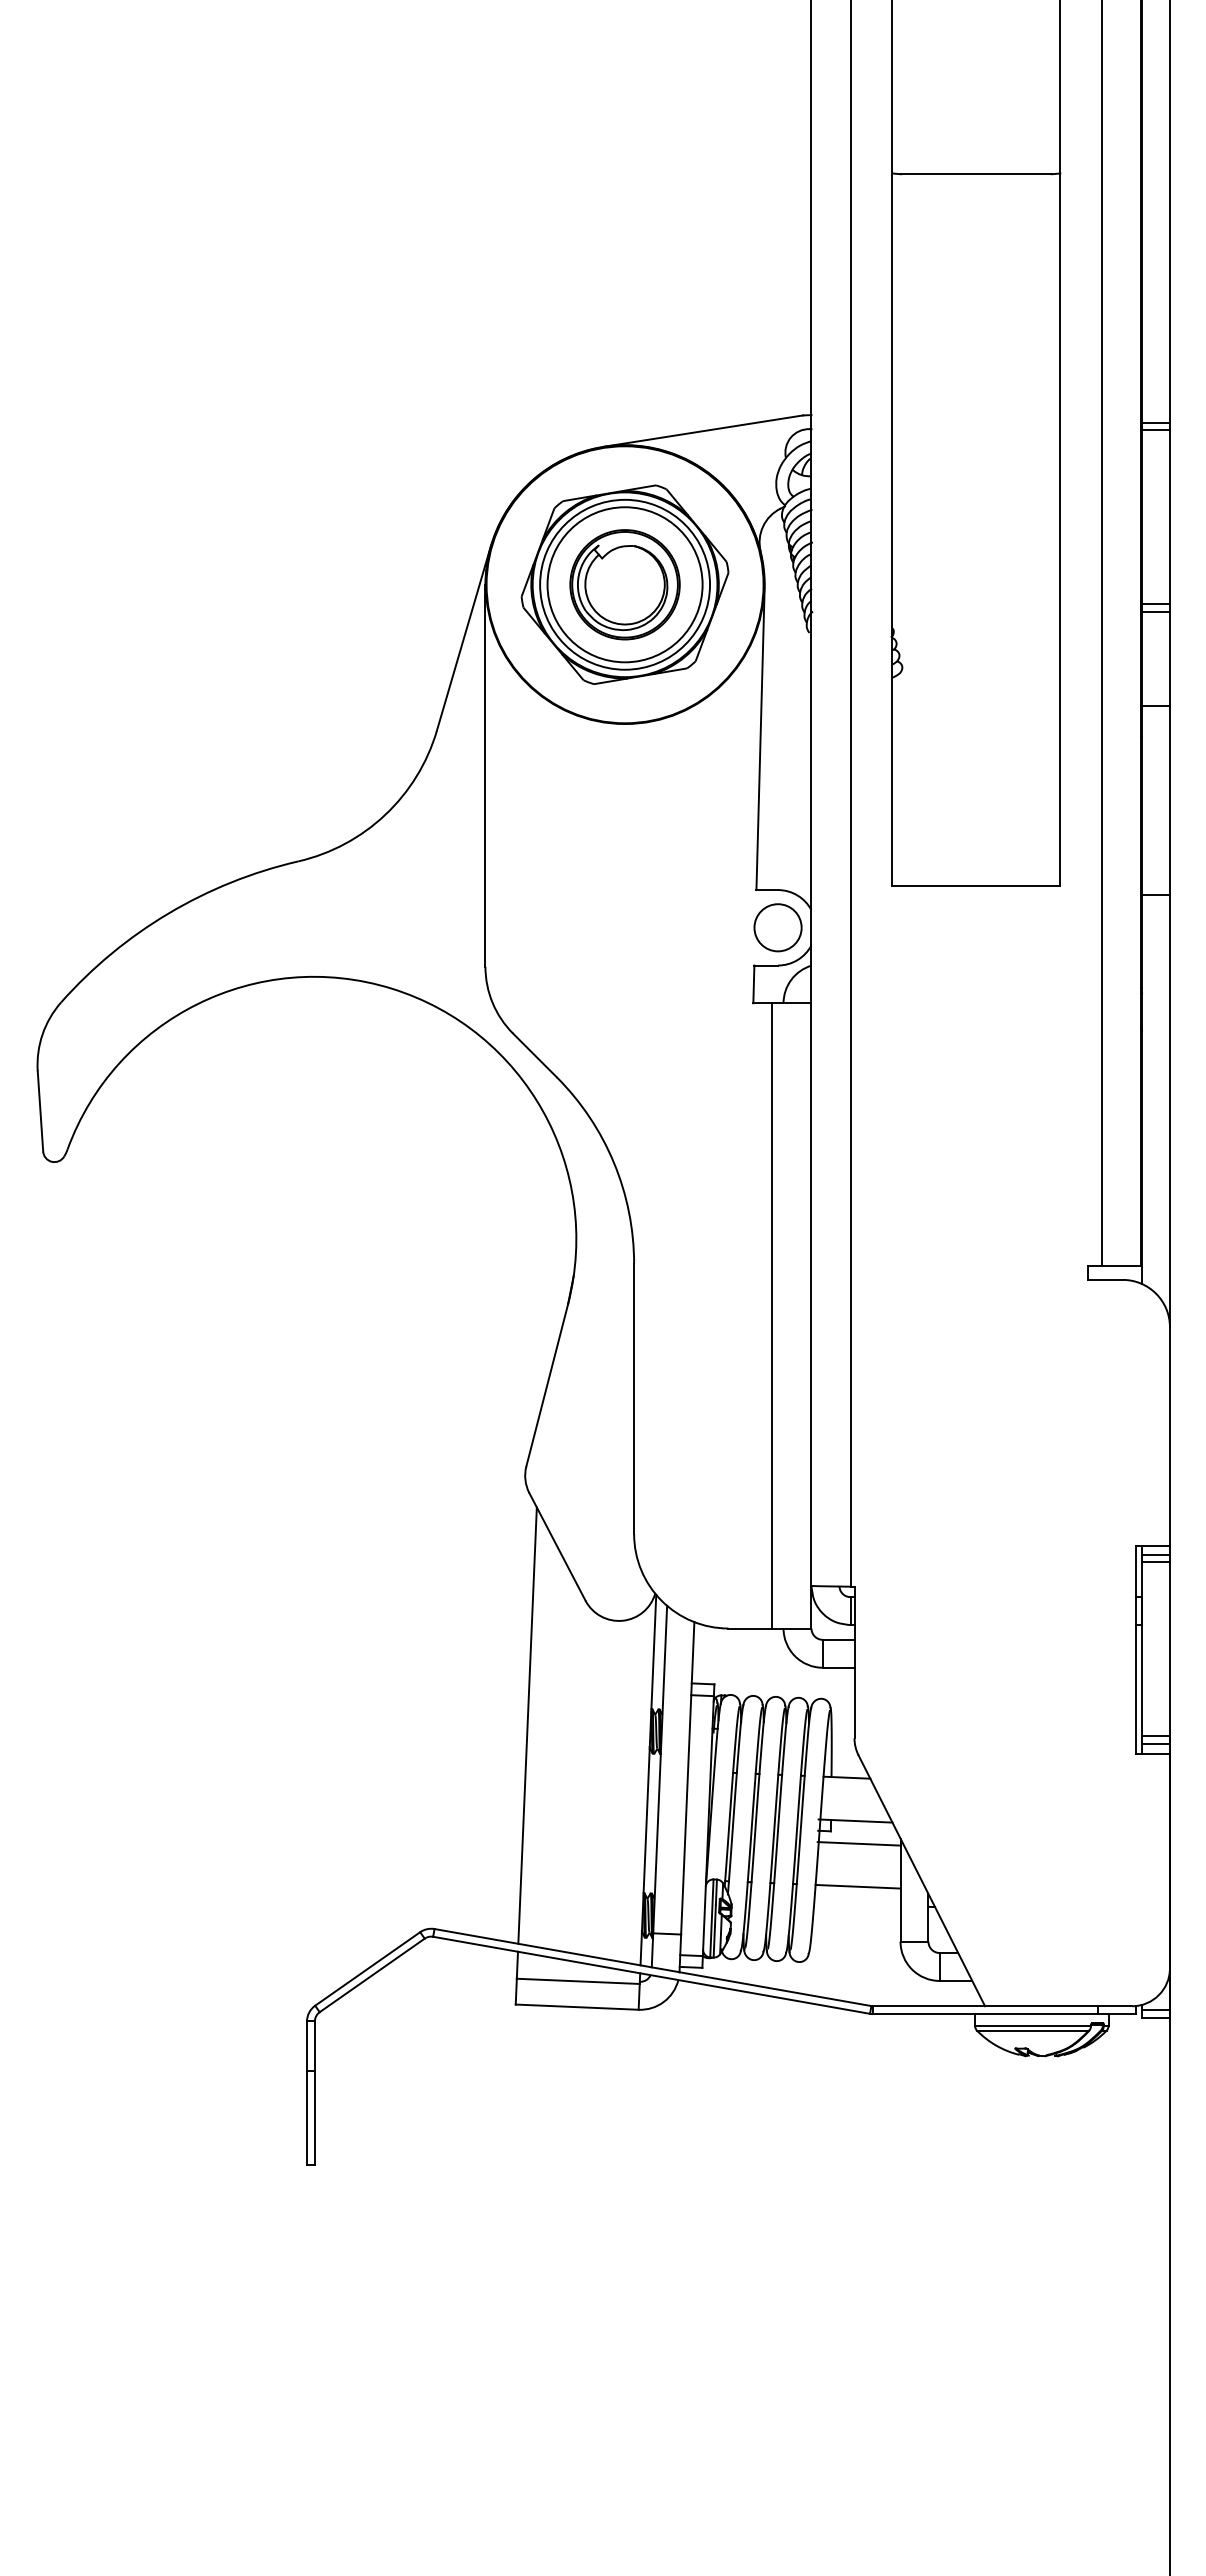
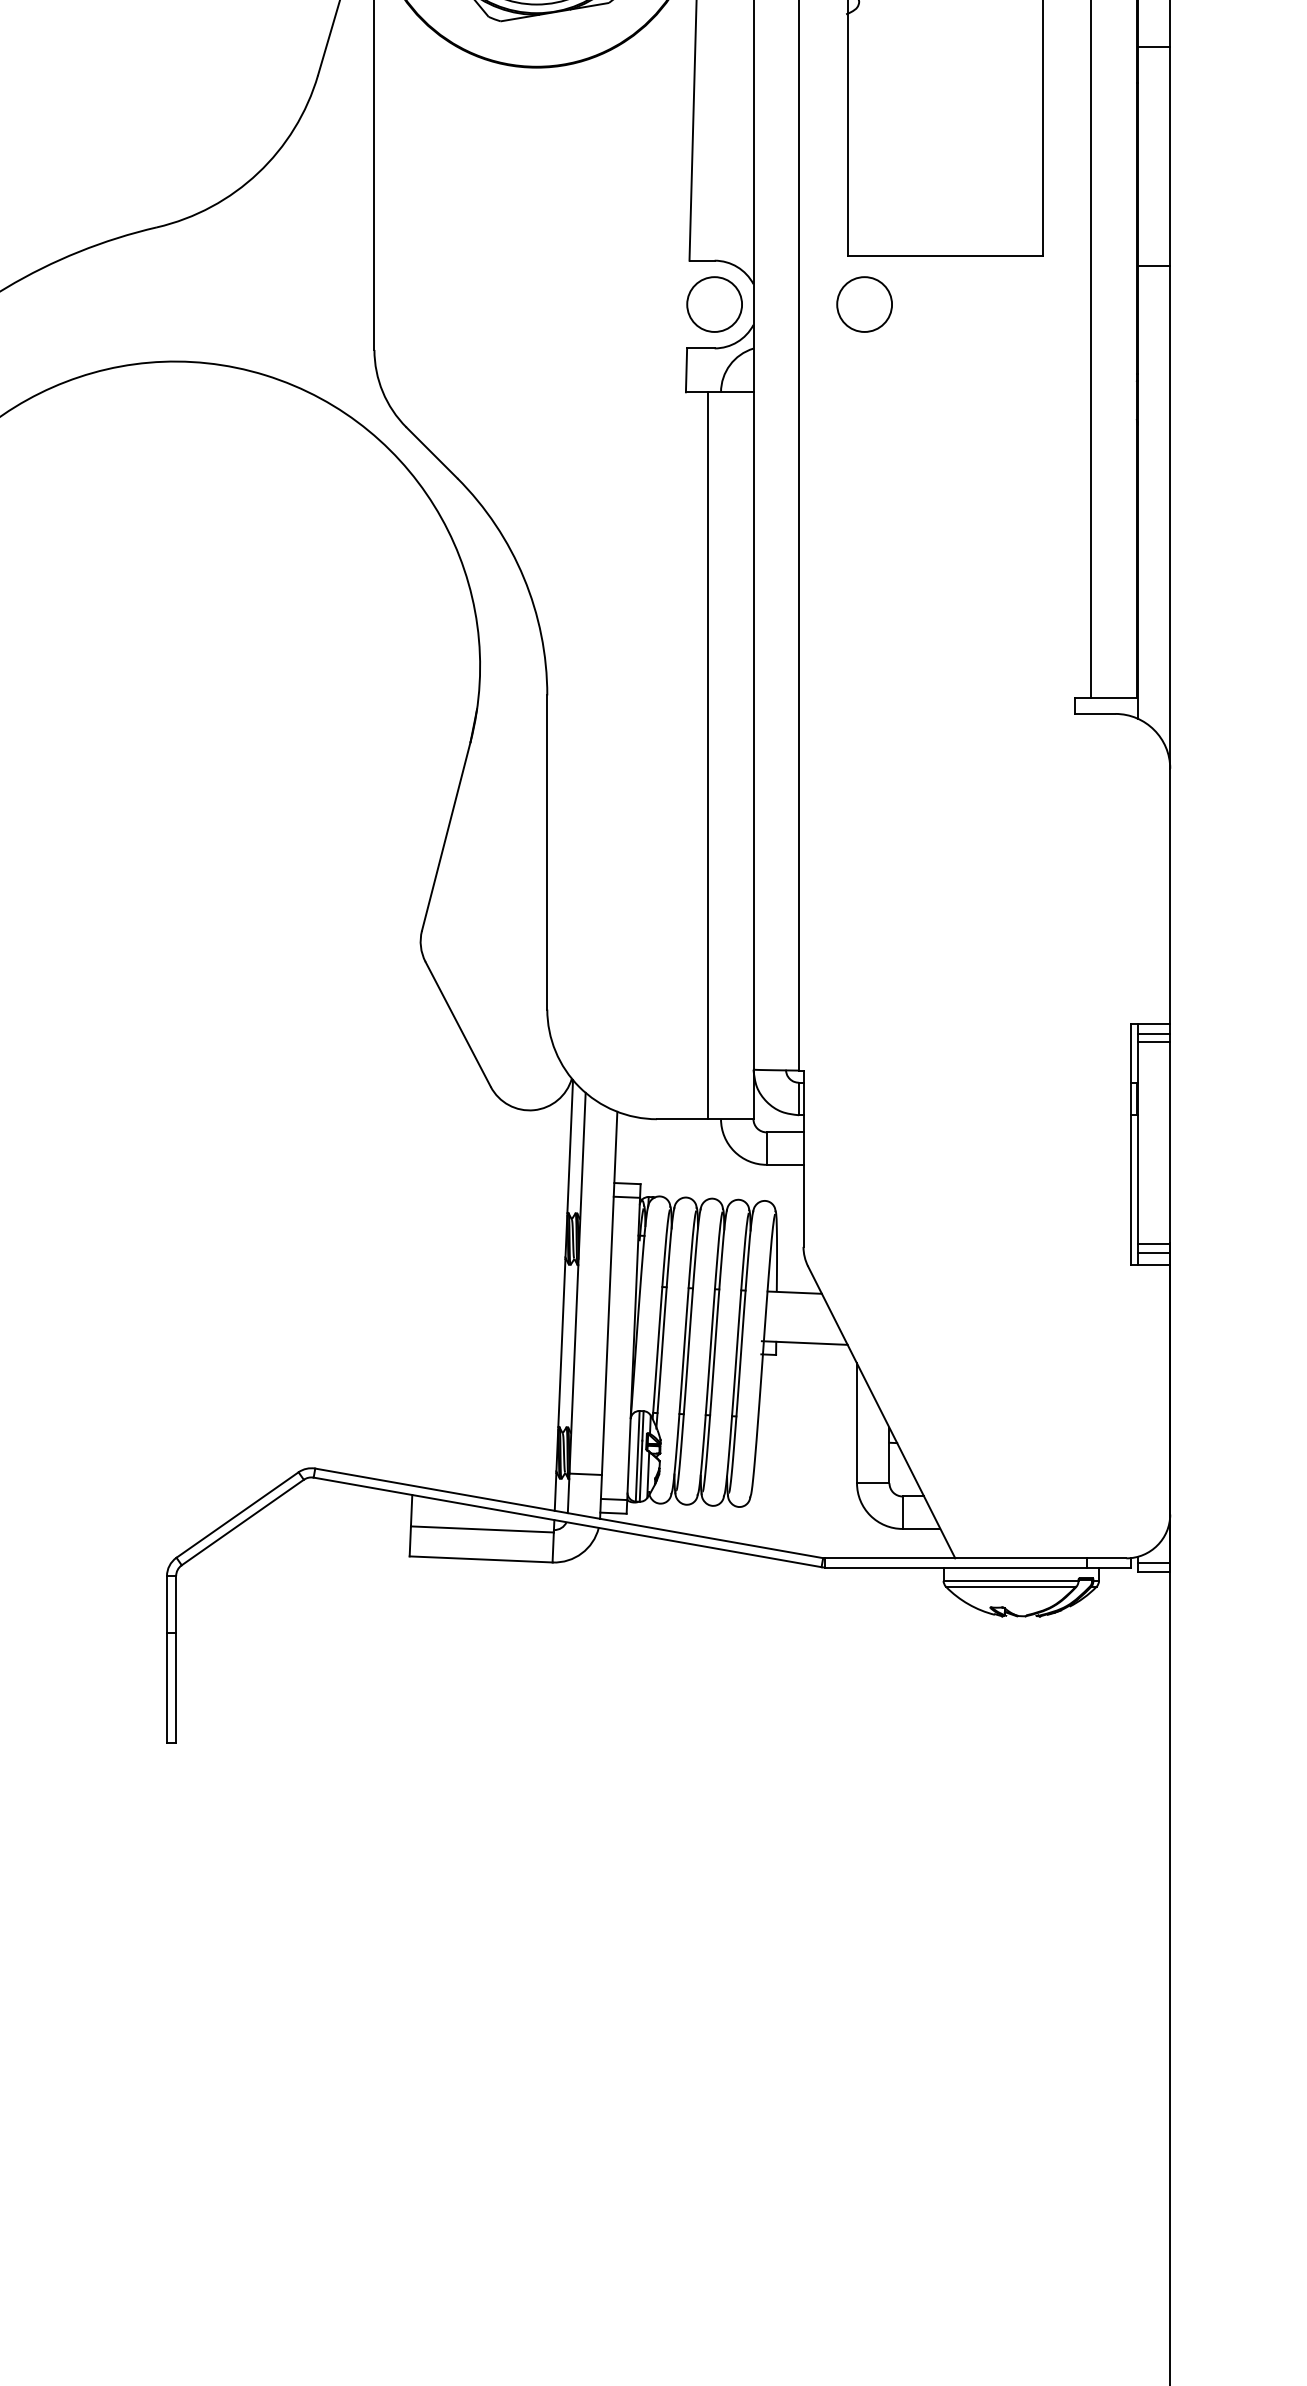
circle: (906, 927) -> (863, 304), added
line: (527, 1725) -> (423, 1231), removed
line: (858, 1843) -> (808, 1369), removed
line: (857, 1886) -> (806, 1419), removed

